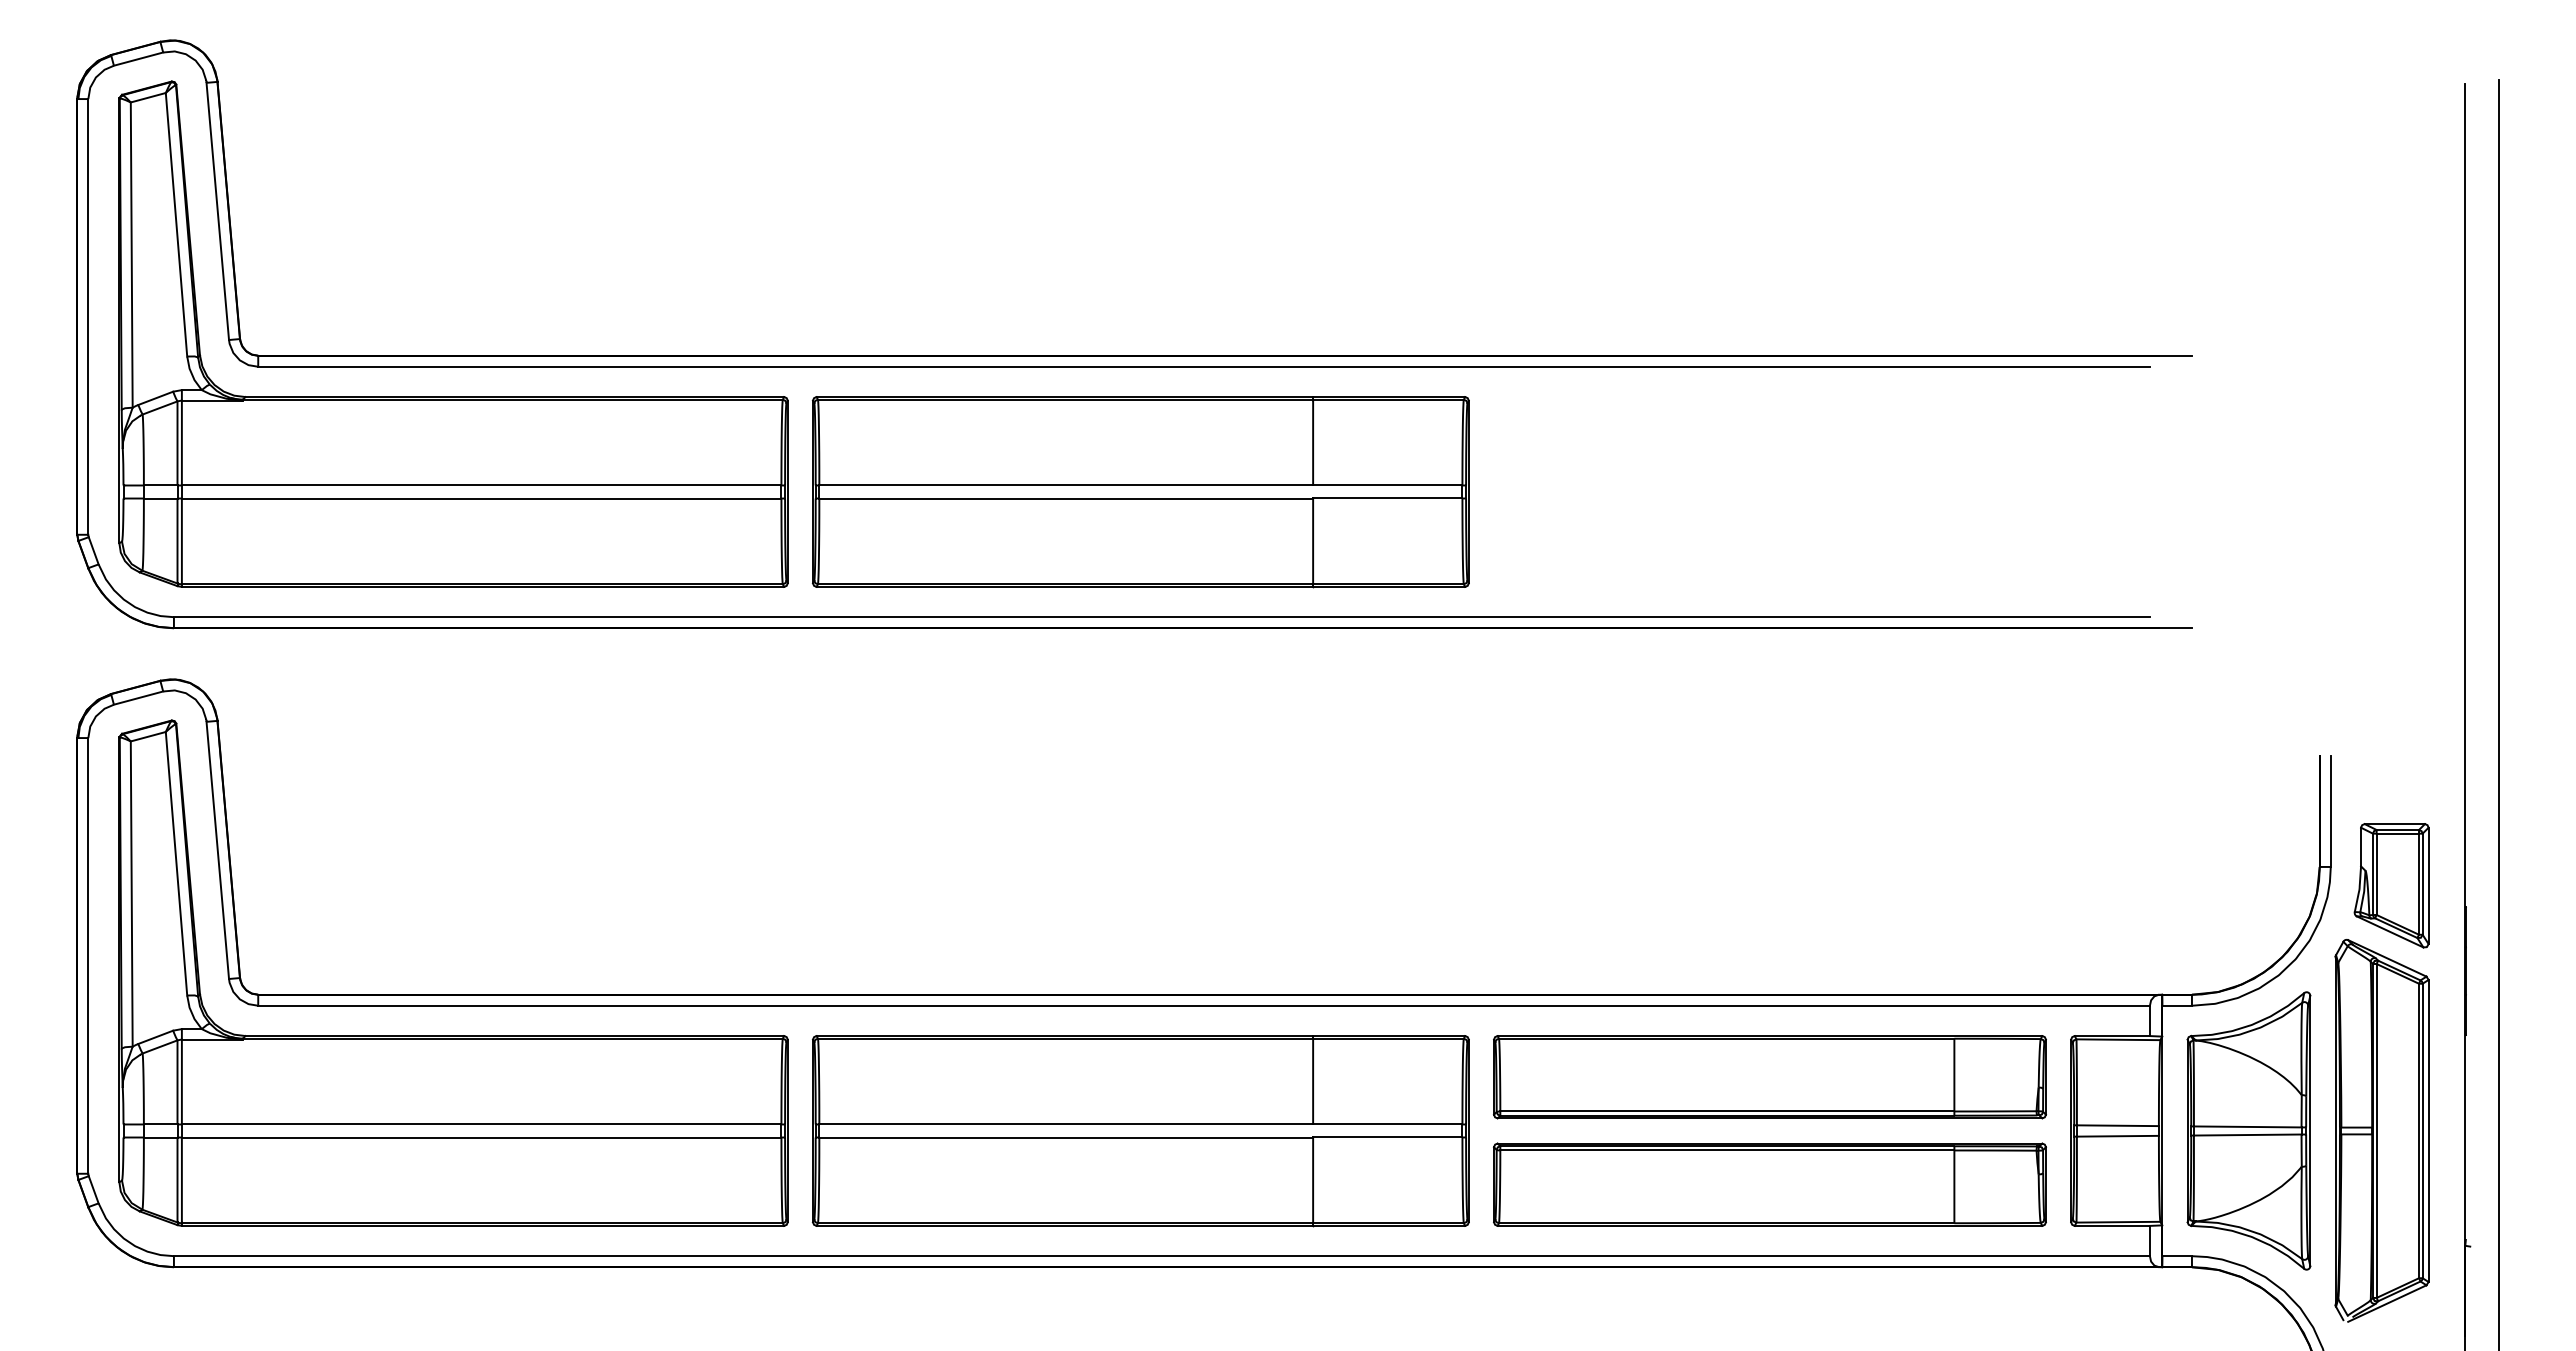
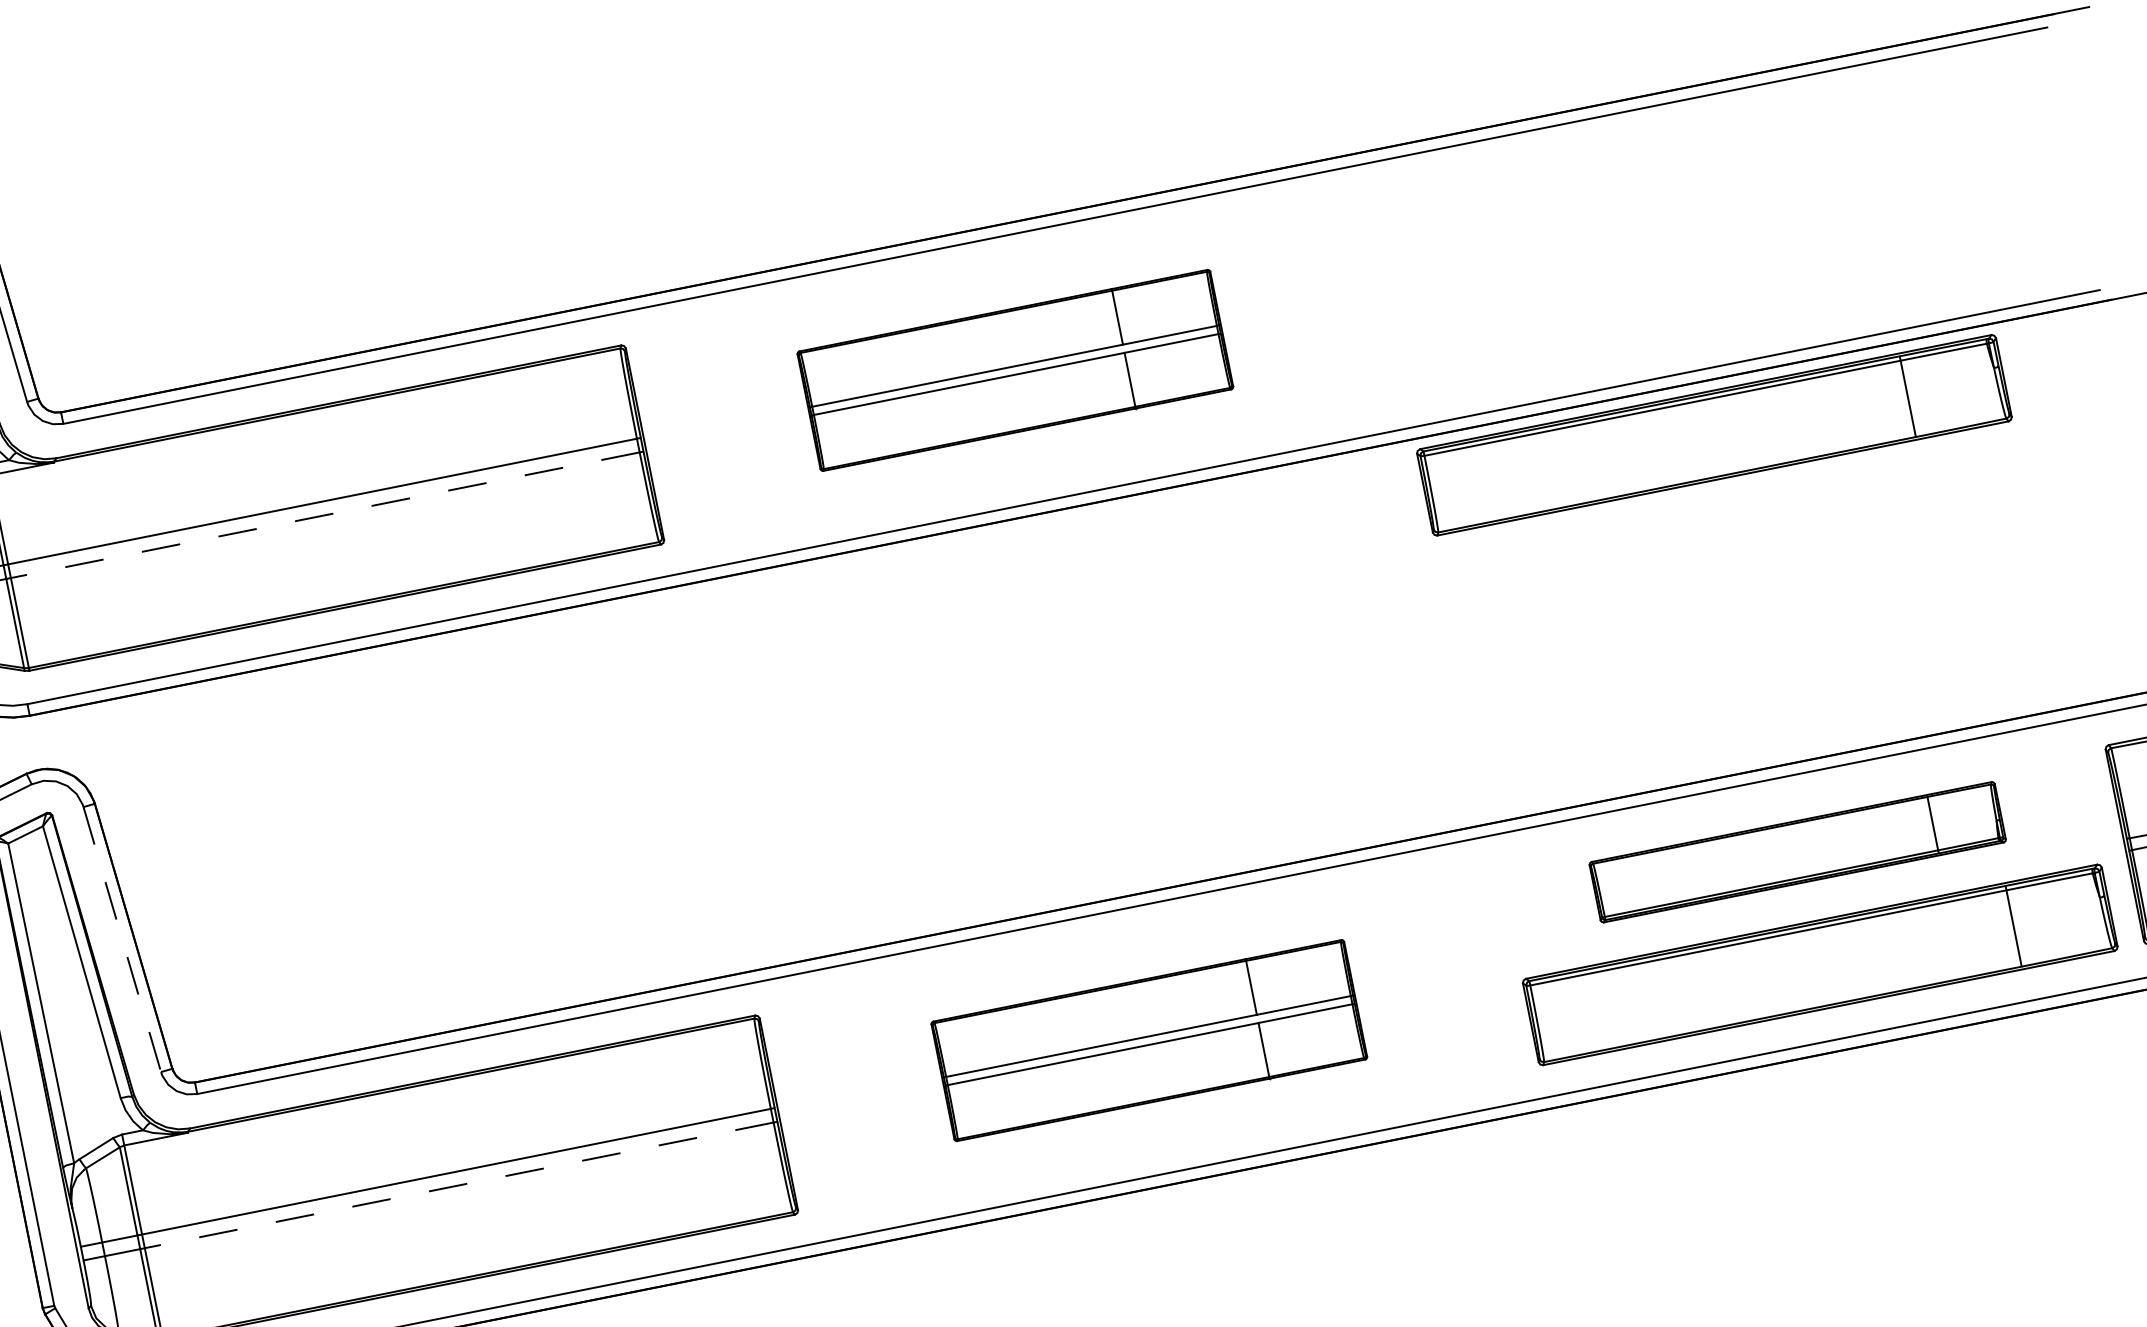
part: (1140, 492) -> (1015, 370), size x0.6
line: (481, 498) -> (325, 515), solid -> dashed
part: (1769, 679) -> (1713, 435), added
line: (217, 850) -> (122, 939), solid -> dashed
part: (1769, 1077) -> (1797, 852), size x0.7
part: (1140, 1131) -> (1148, 1041), size x0.6
line: (481, 1137) -> (459, 1185), solid -> dashed

